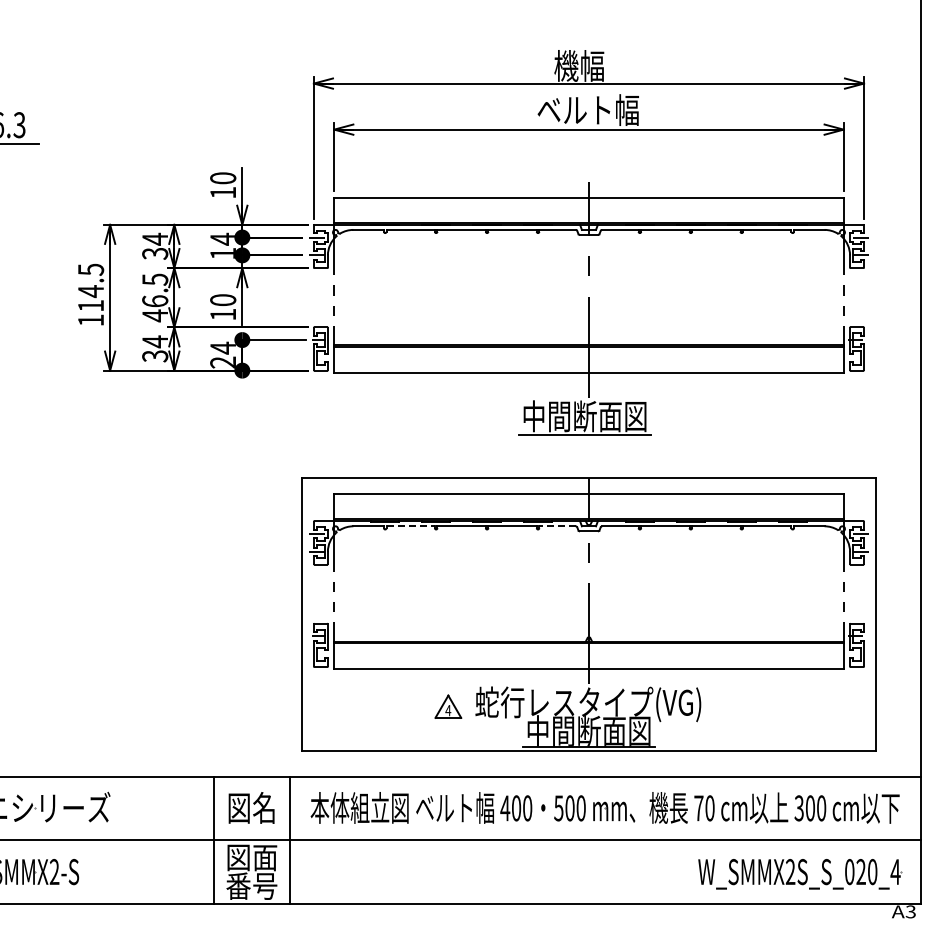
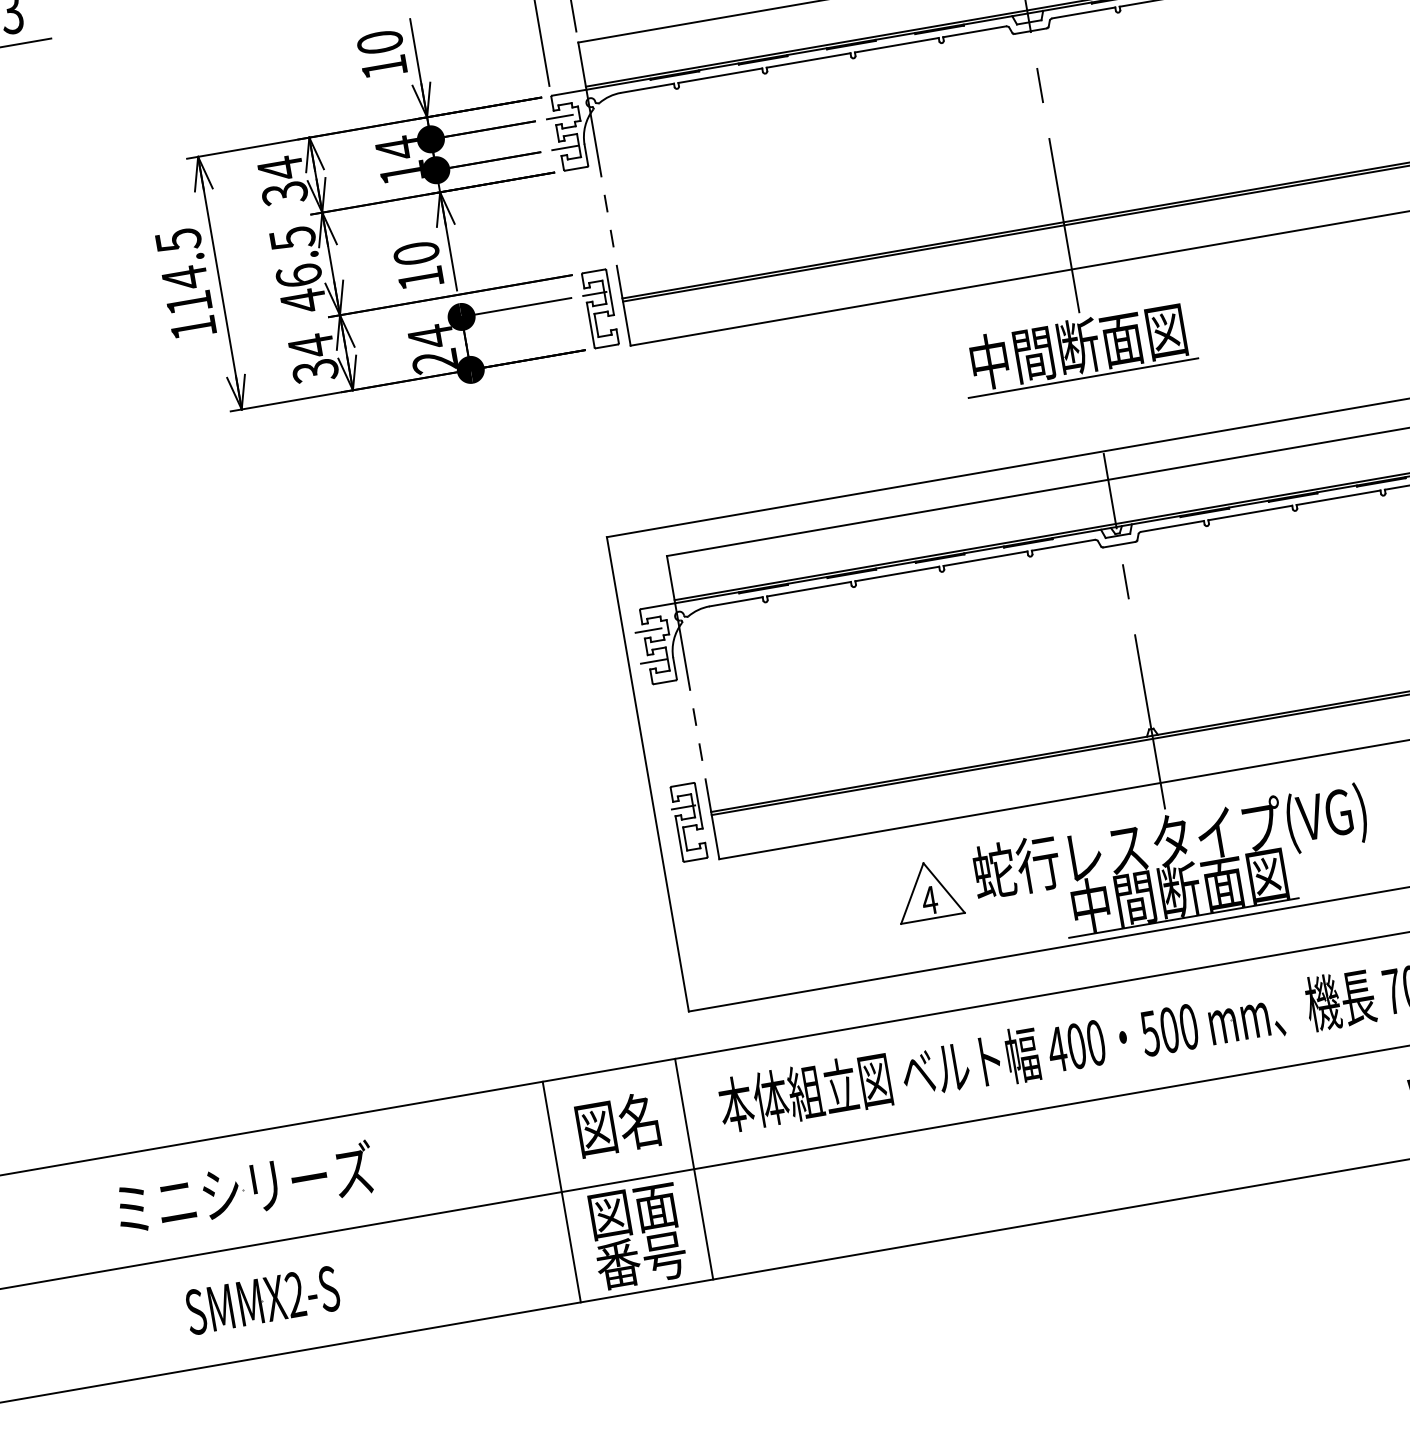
line: (411, 526) -> (810, 589), dashed -> solid
line: (556, 526) -> (1061, 545), dashed -> solid
part: (448, 706) -> (928, 890), size x1.43

